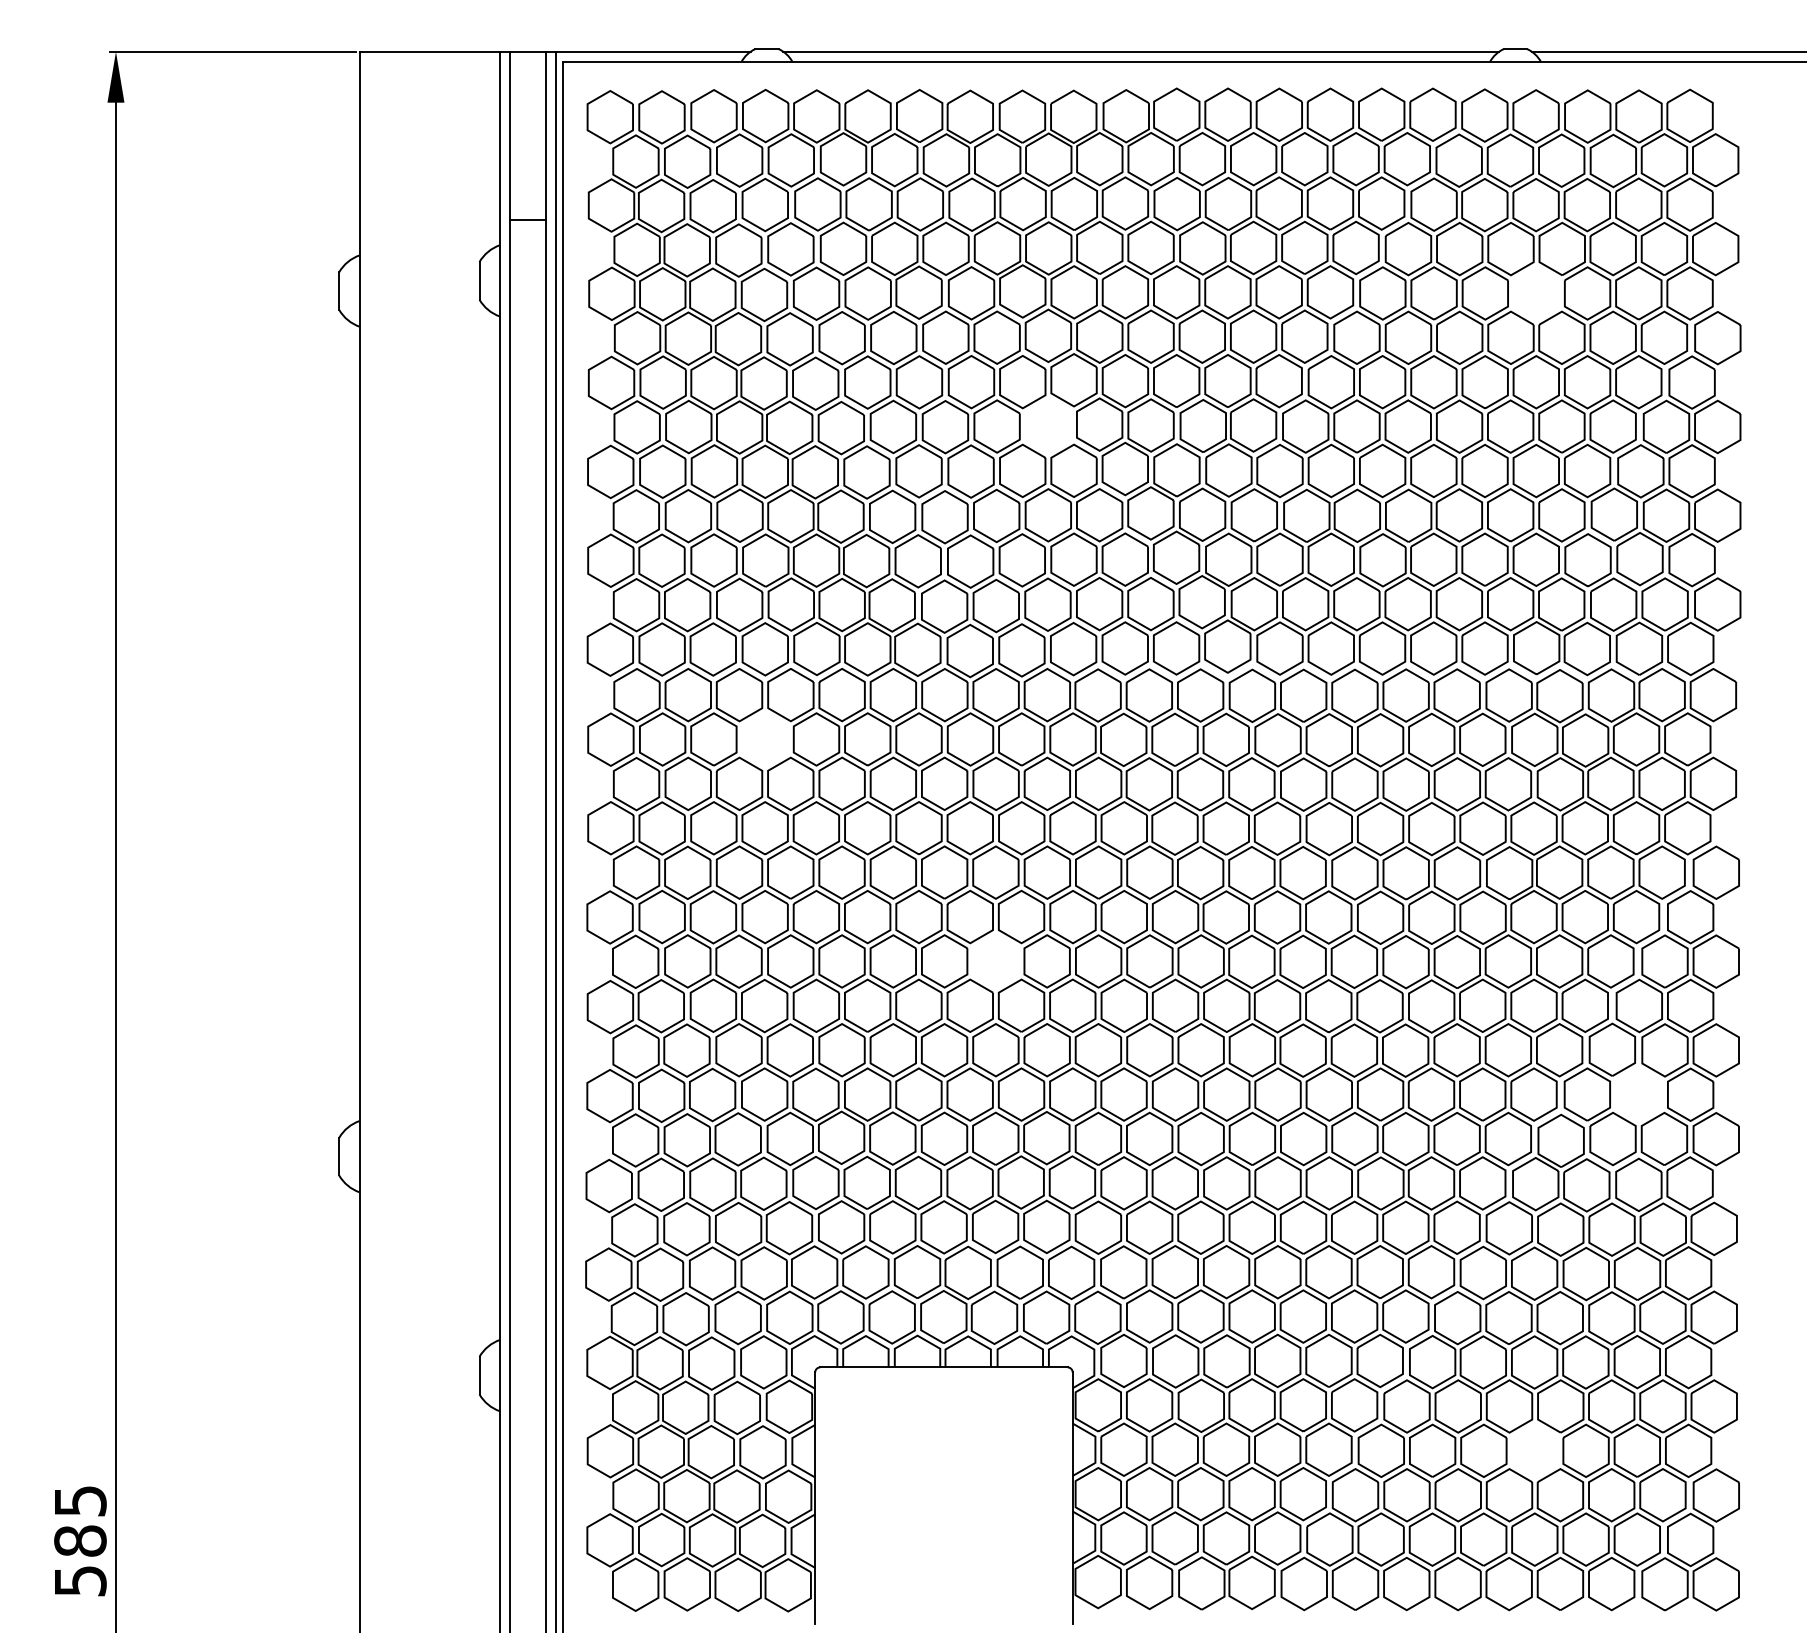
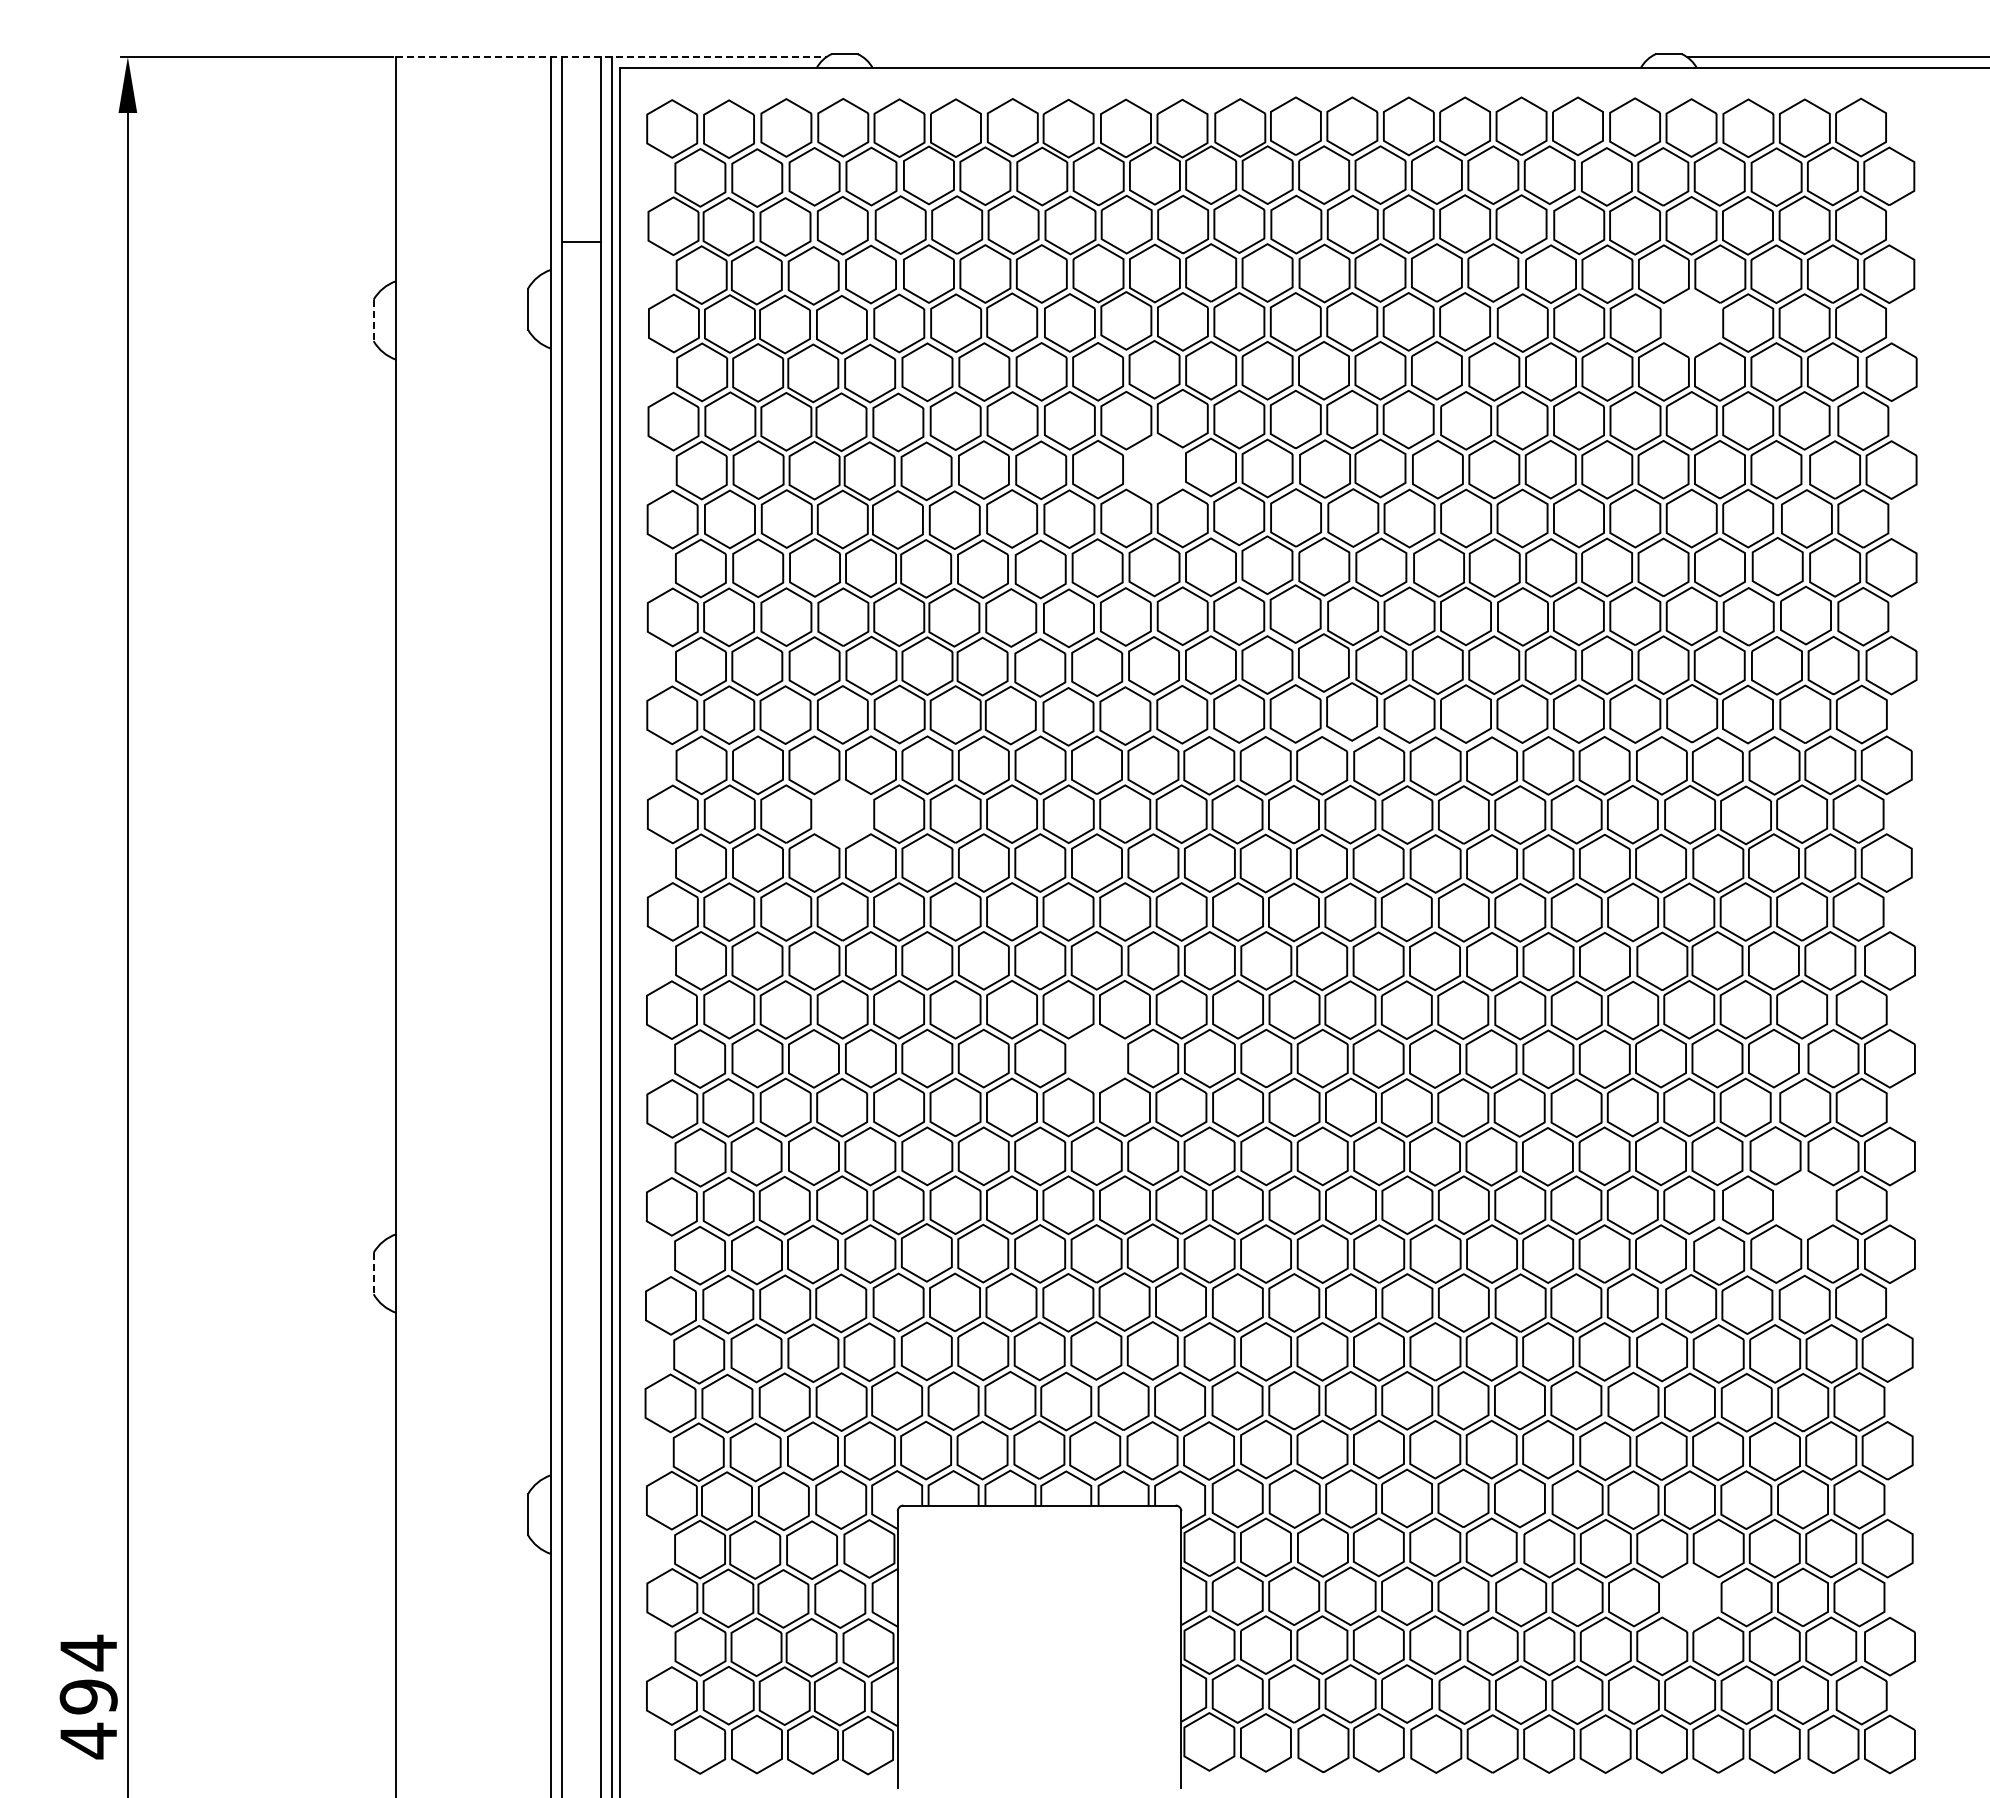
line: (555, 51) -> (611, 56), solid -> dashed
line: (1140, 51) -> (1256, 56), removed
line: (339, 291) -> (373, 320), solid -> dashed
line: (339, 1156) -> (373, 1273), solid -> dashed
text: (80, 1540) -> (88, 1696), 585 -> 494

